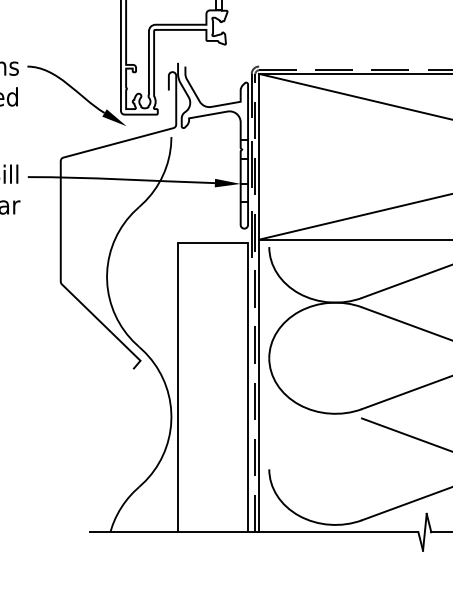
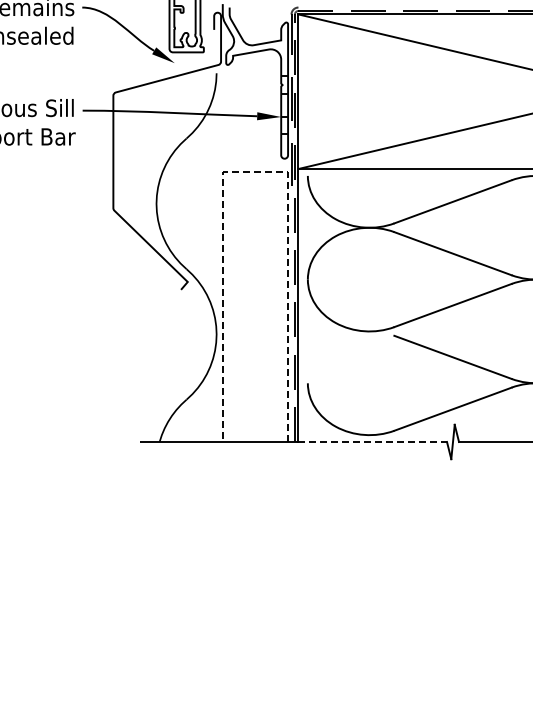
line: (213, 243) -> (255, 172), solid -> dashed
line: (339, 531) -> (373, 441), solid -> dashed

